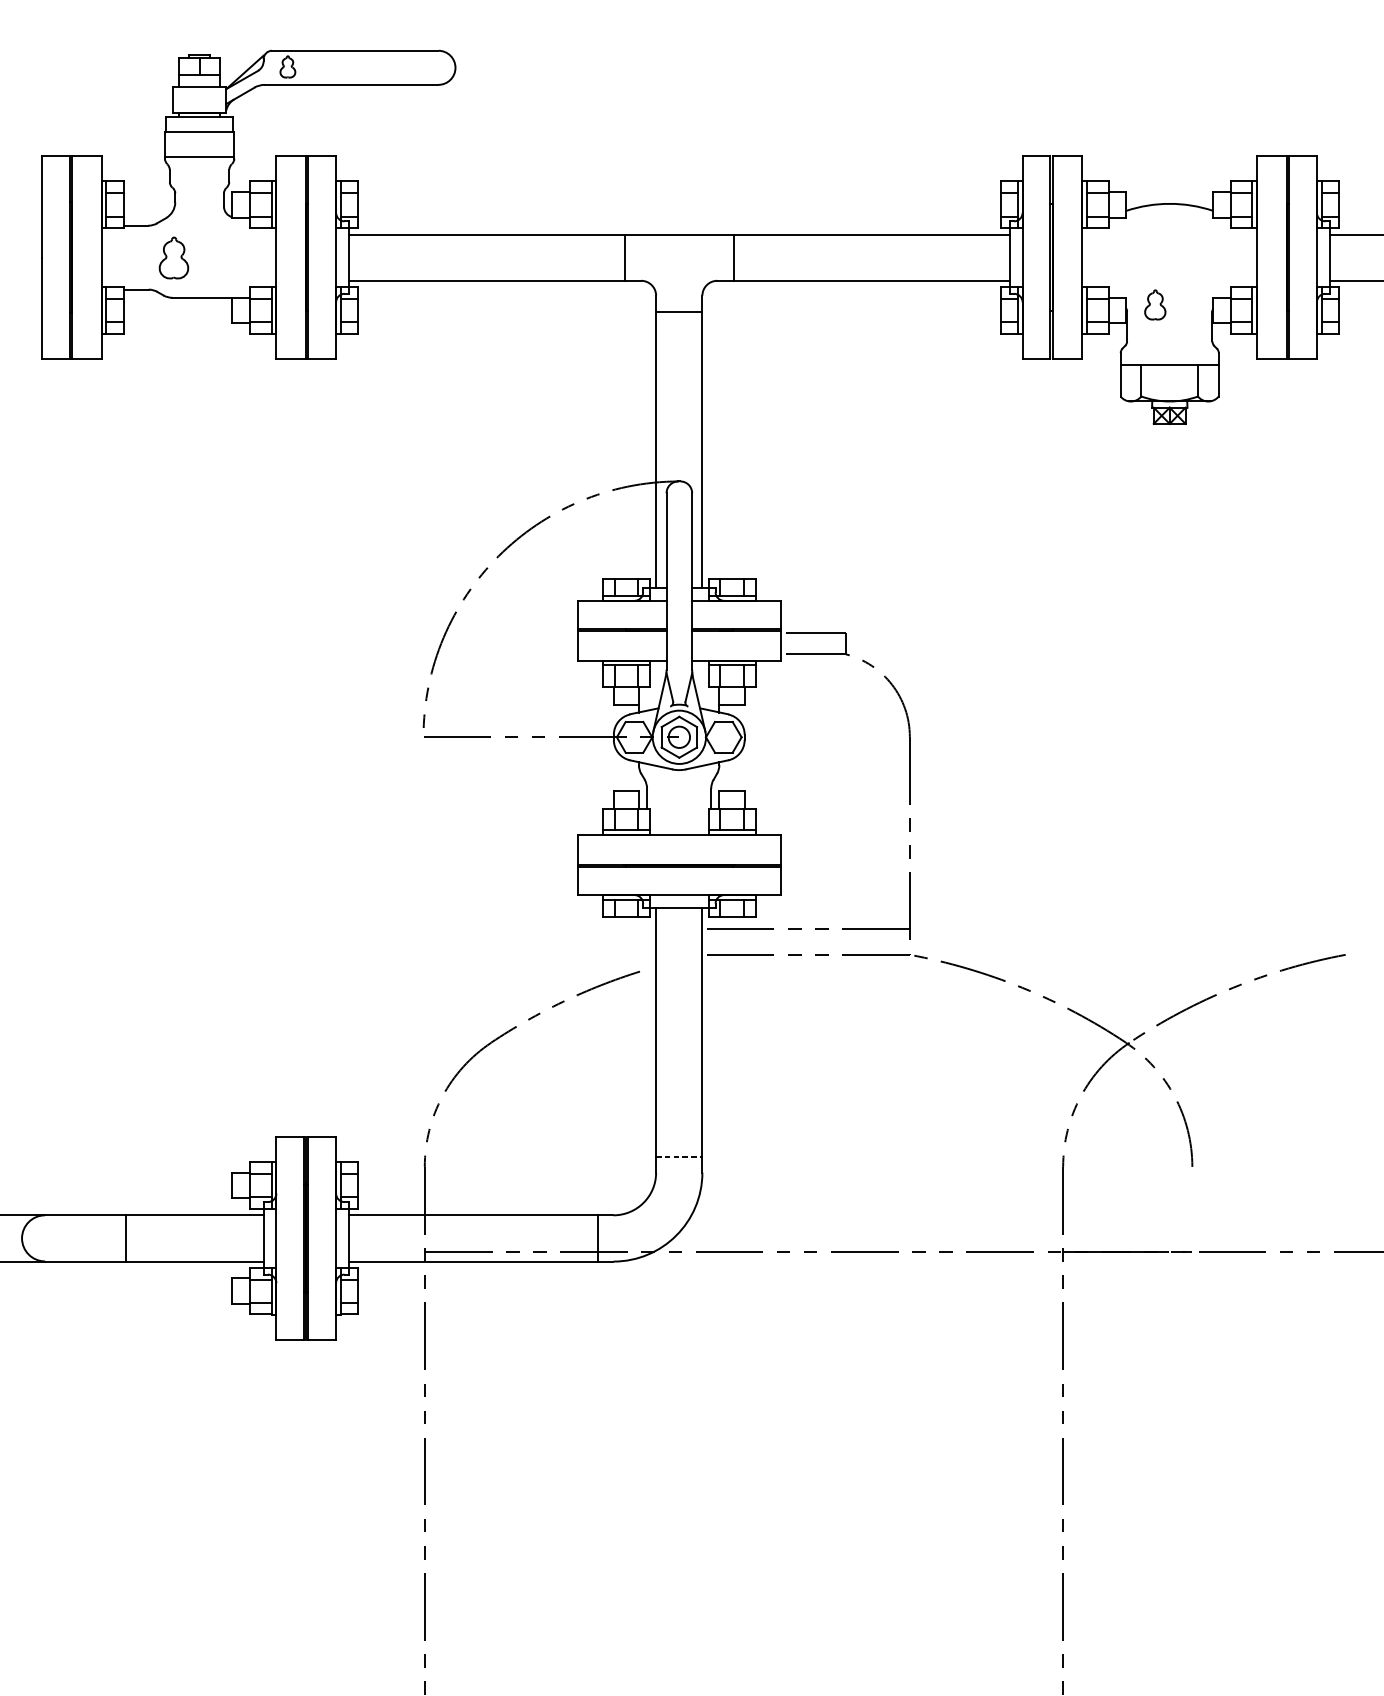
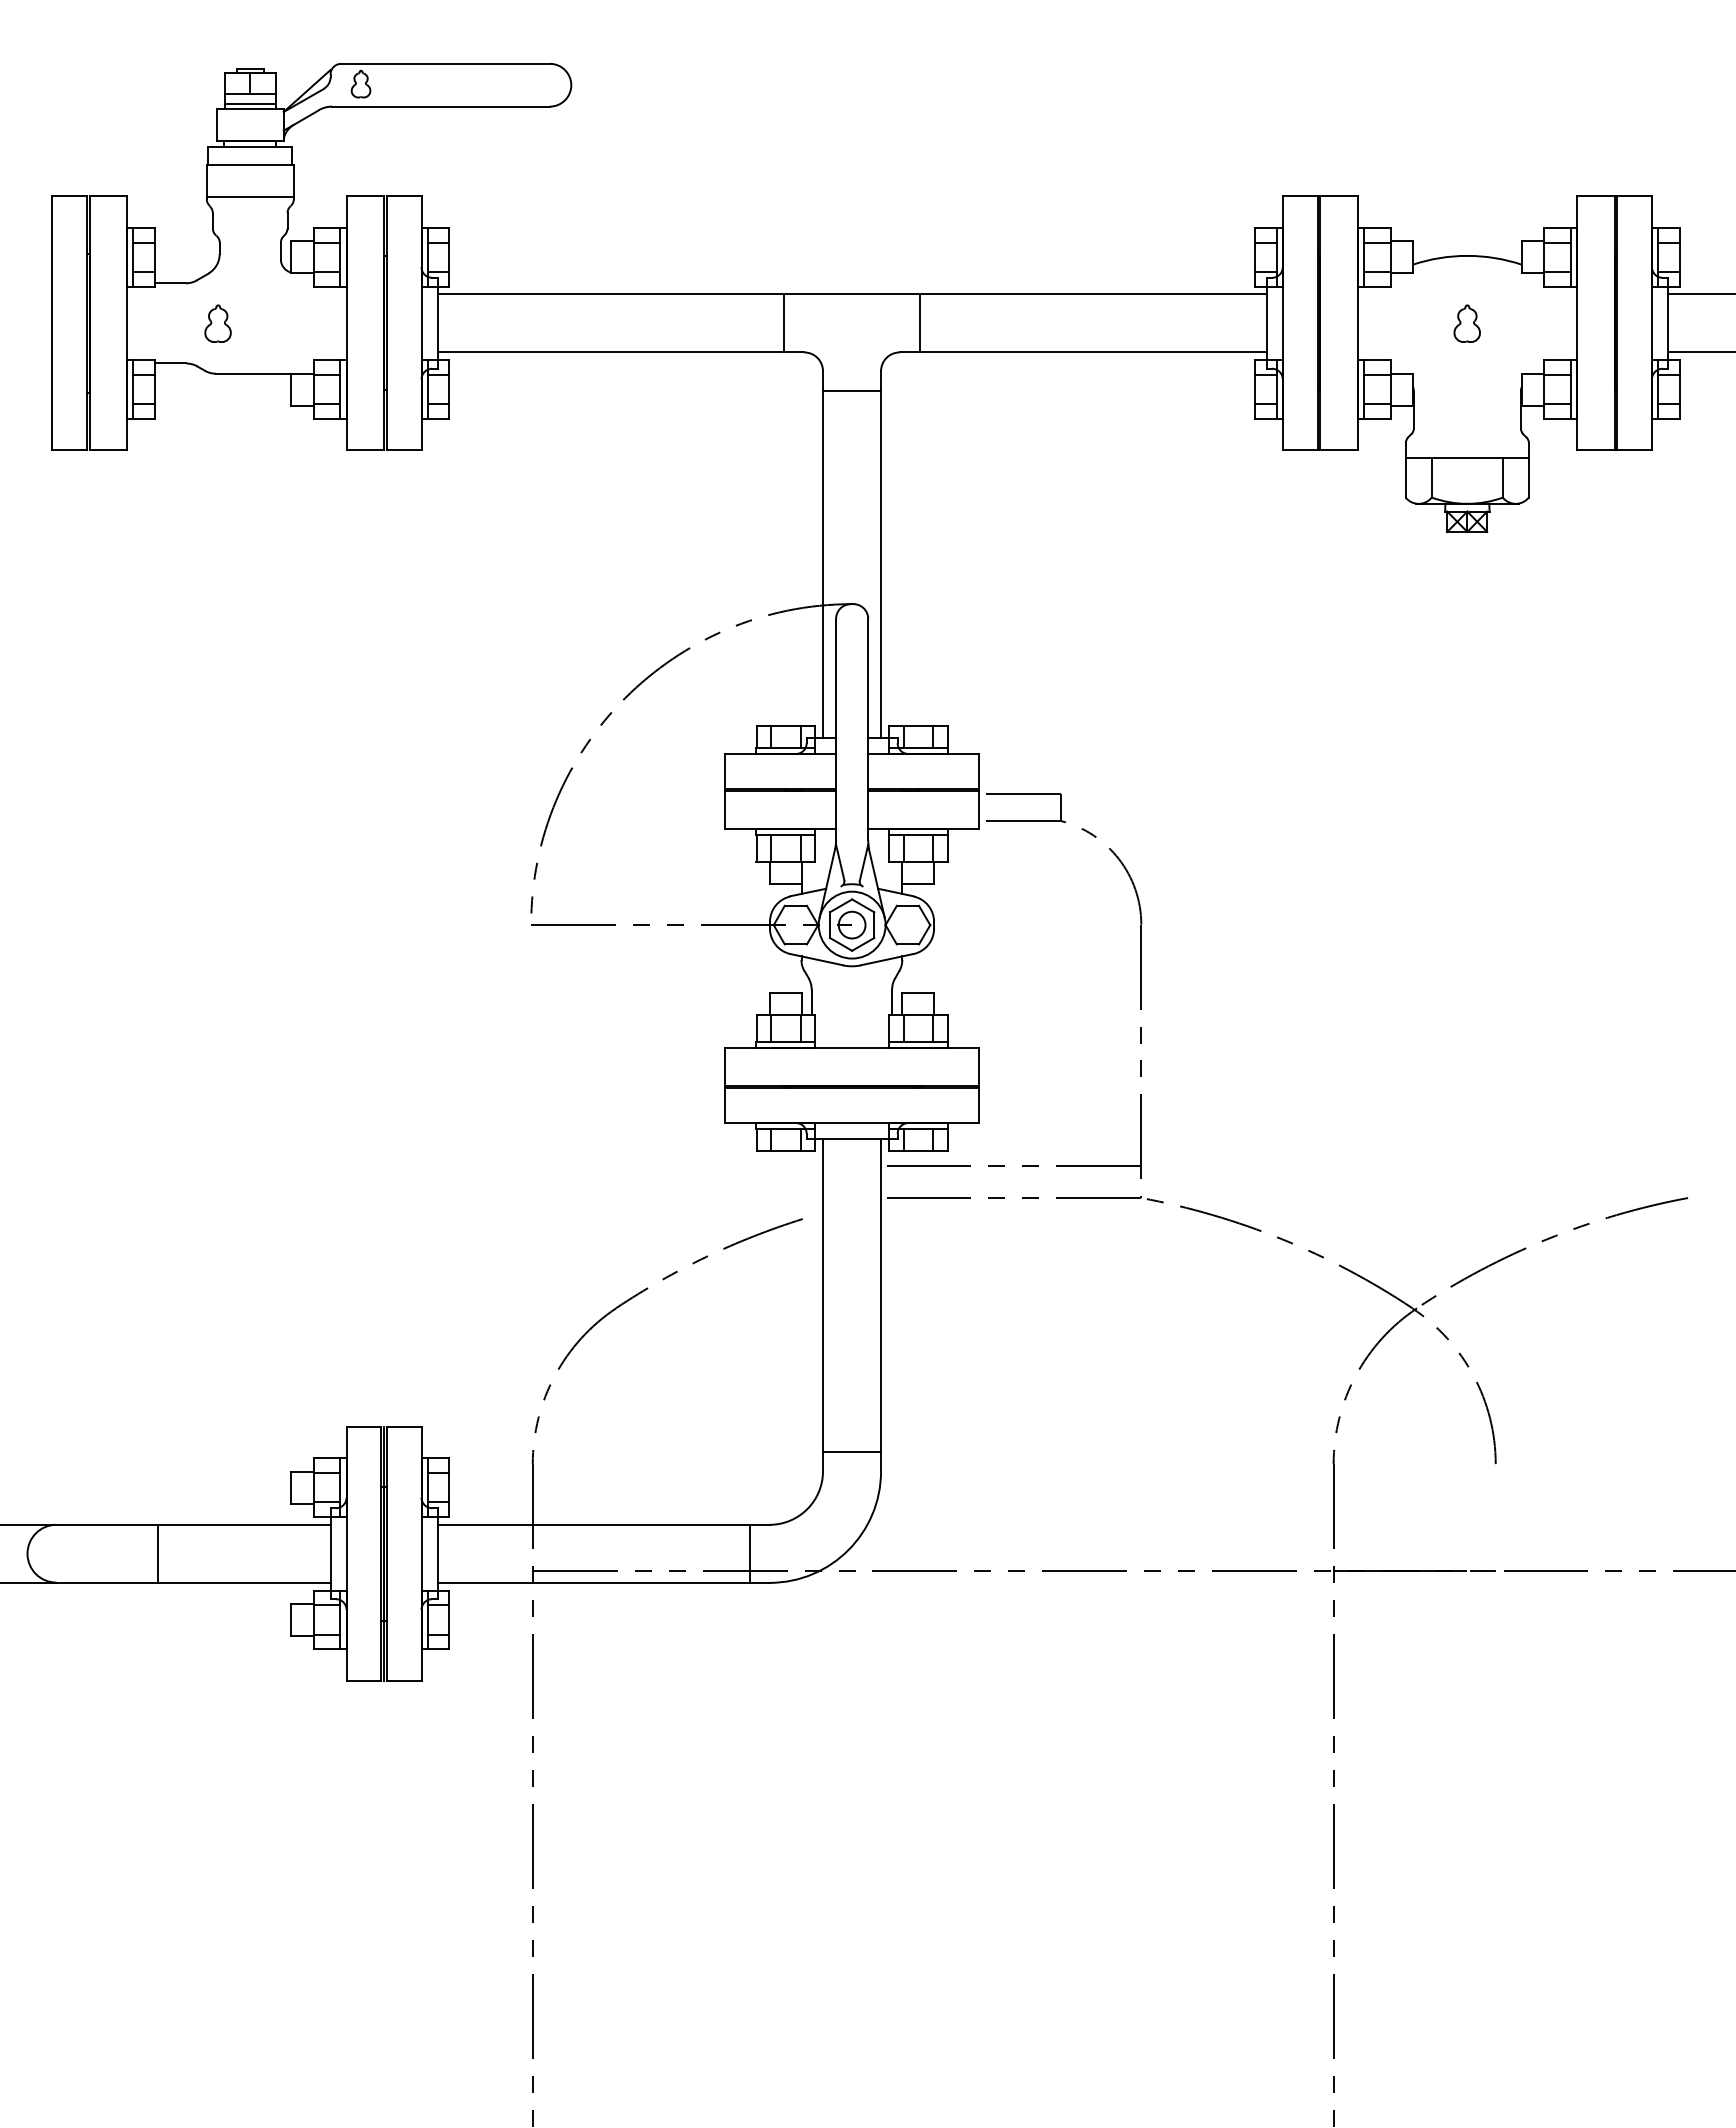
line: (199, 82) -> (250, 103), added
part: (173, 257) -> (217, 323), size x0.71
part: (1154, 304) -> (1466, 323), moved
line: (679, 1156) -> (852, 1451), dashed -> solid

